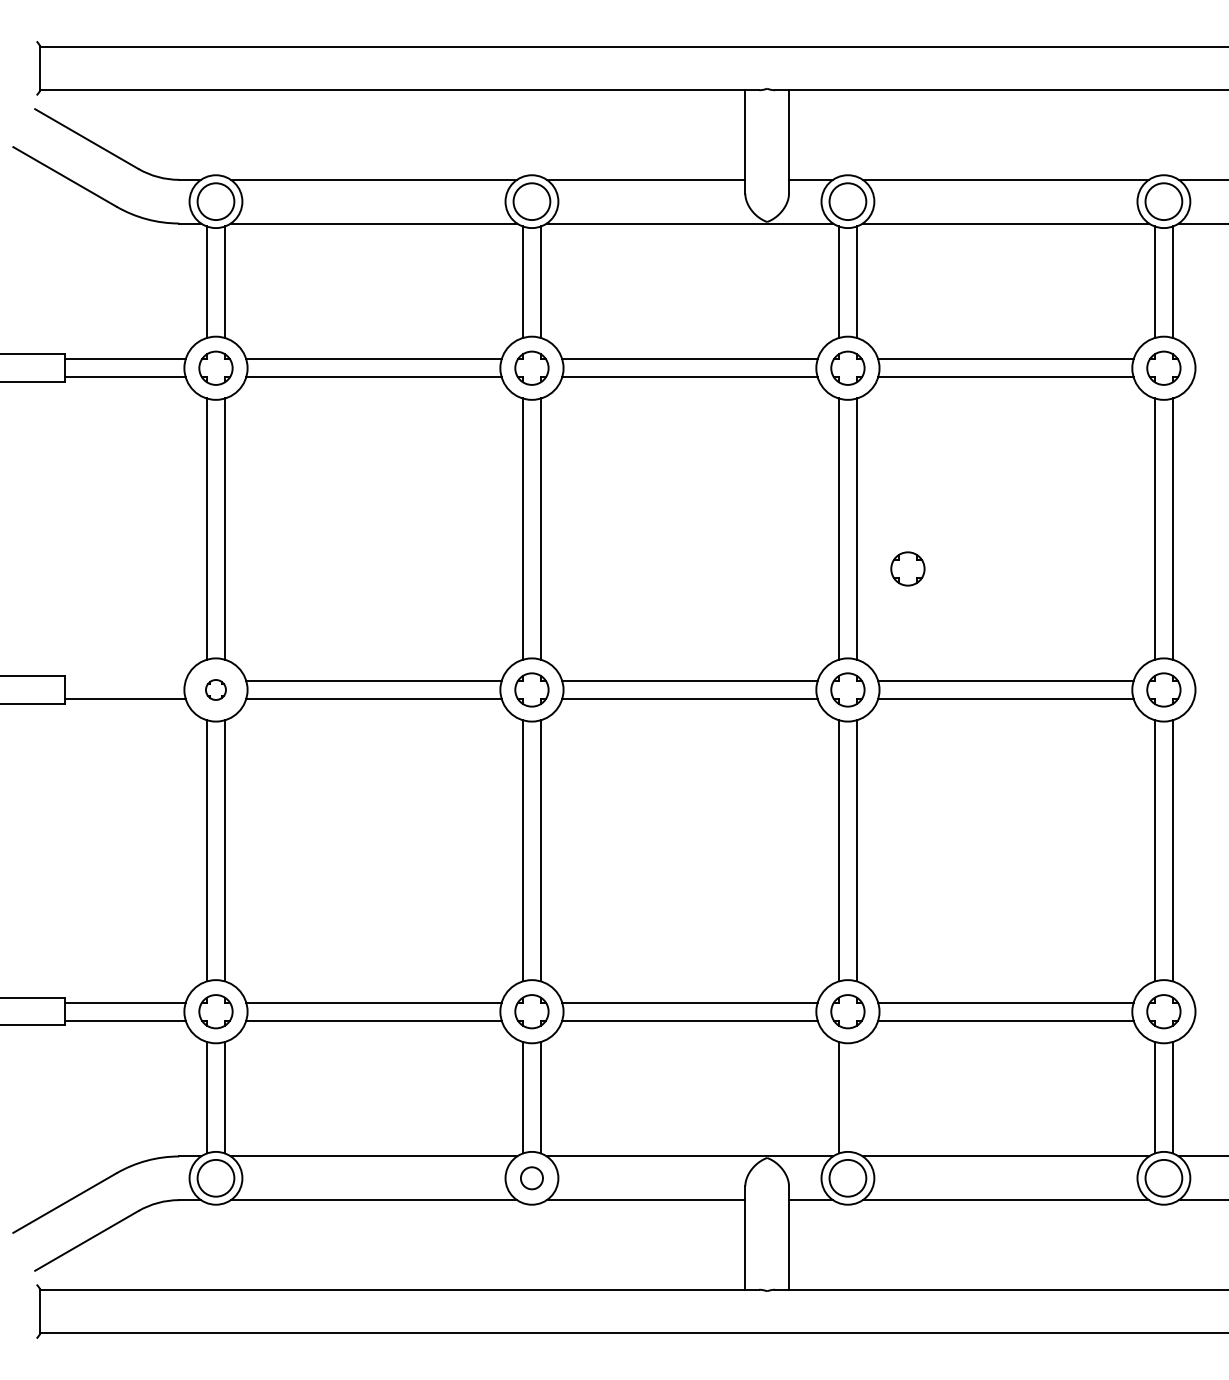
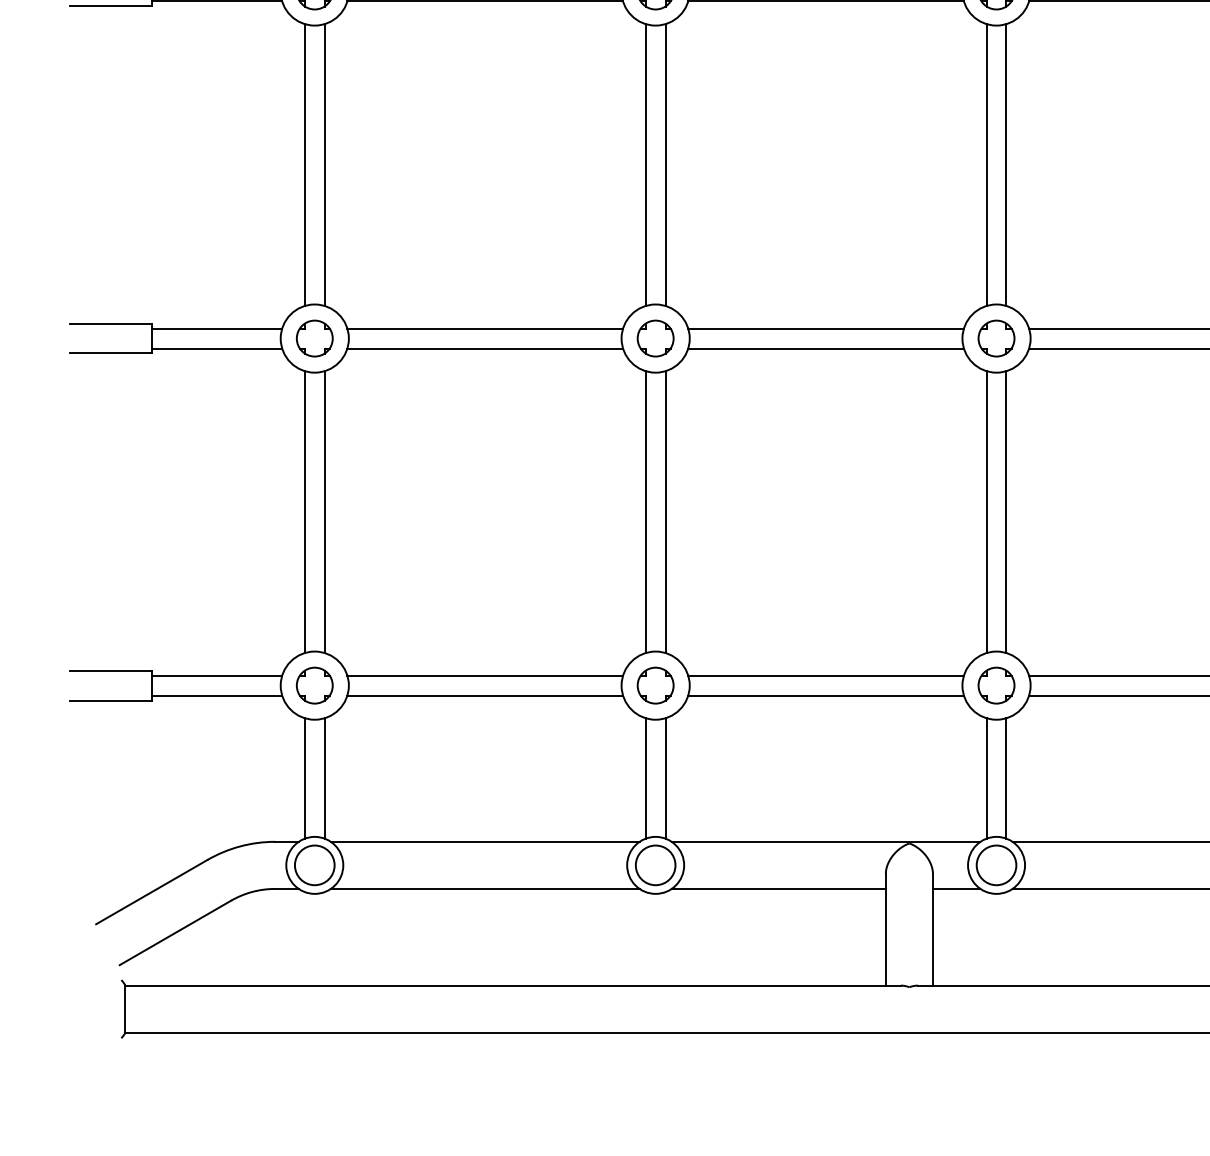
part: (907, 568) -> (1060, 207), removed
line: (124, 680) -> (216, 328), added
part: (215, 689) -> (314, 338), size x1.67
line: (857, 1097) -> (1006, 778), added
circle: (531, 1177) -> (655, 864), size x1.67

